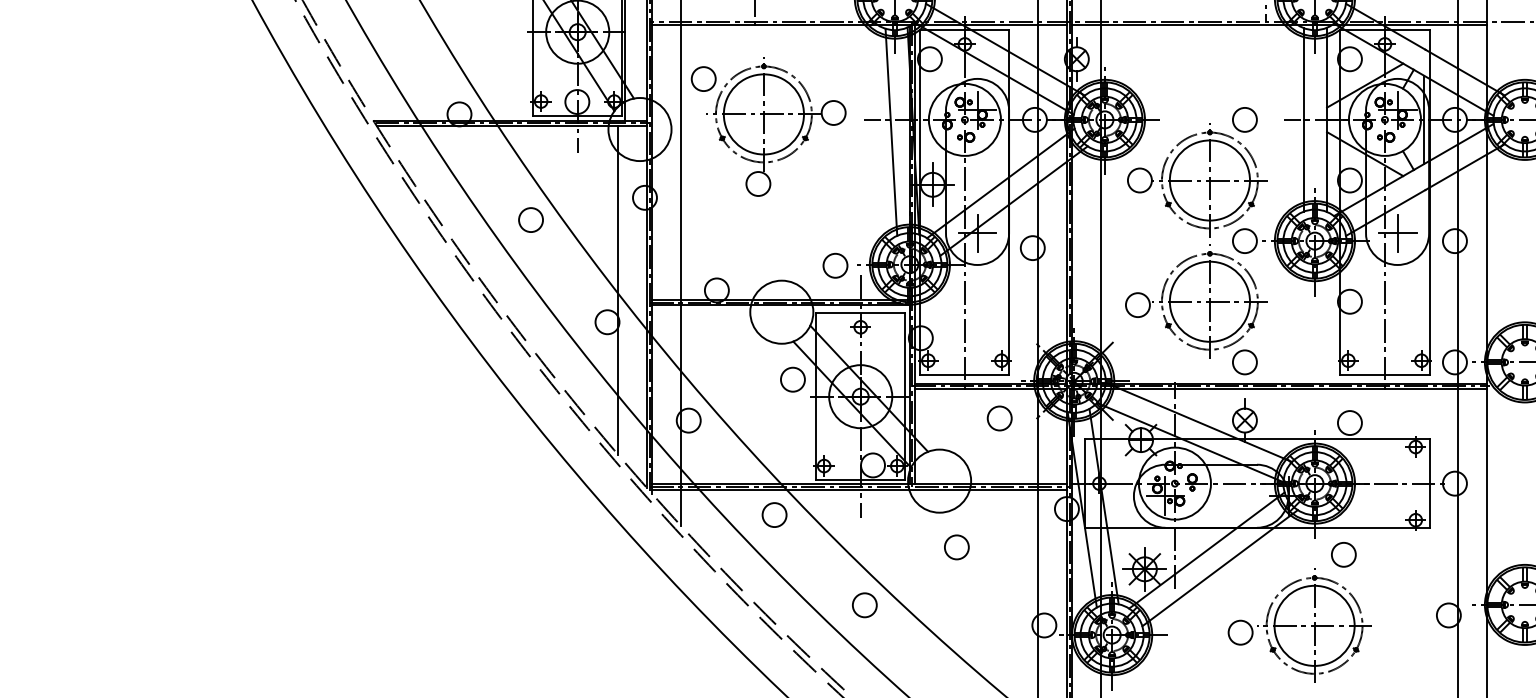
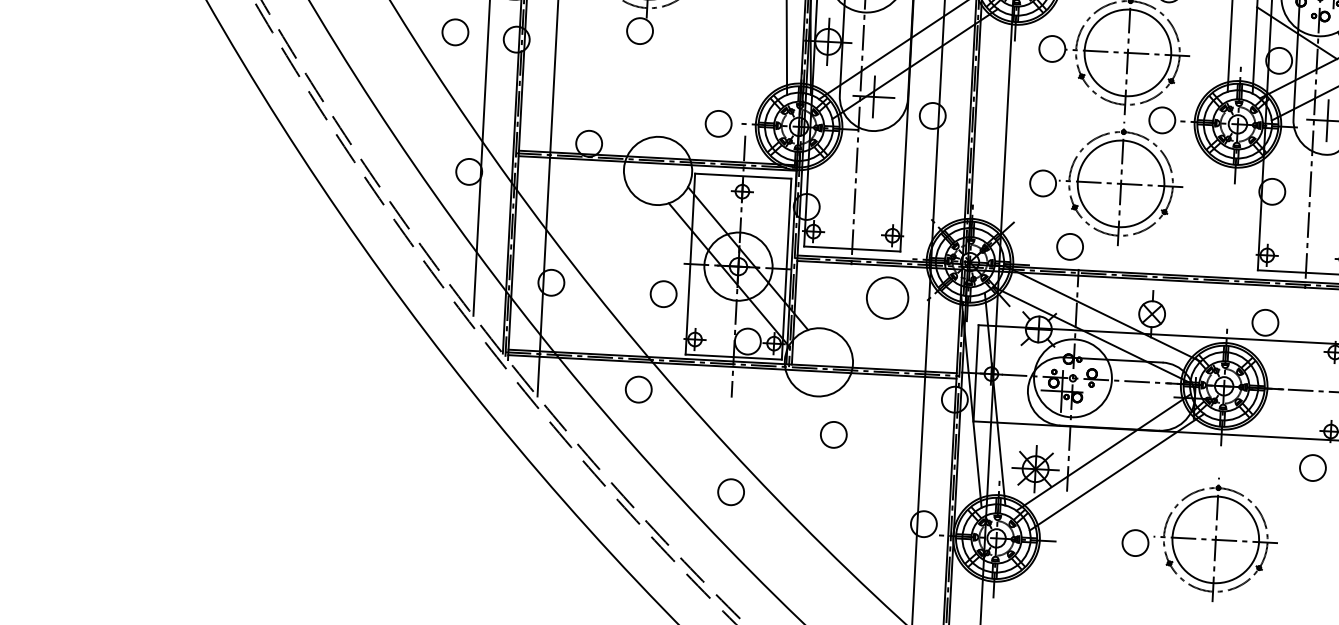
circle: (530, 219) -> (454, 31), moved
circle: (1244, 362) -> (1069, 246), moved
circle: (792, 379) -> (663, 293), moved
circle: (999, 418) -> (887, 298), size x1.6
circle: (1343, 554) -> (1312, 467), moved

